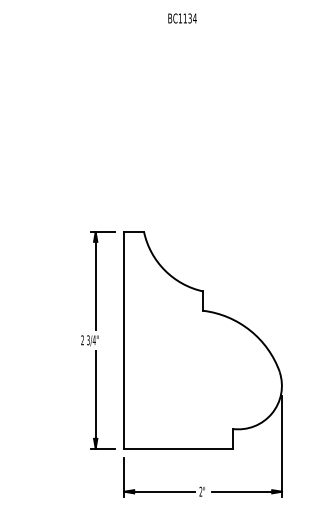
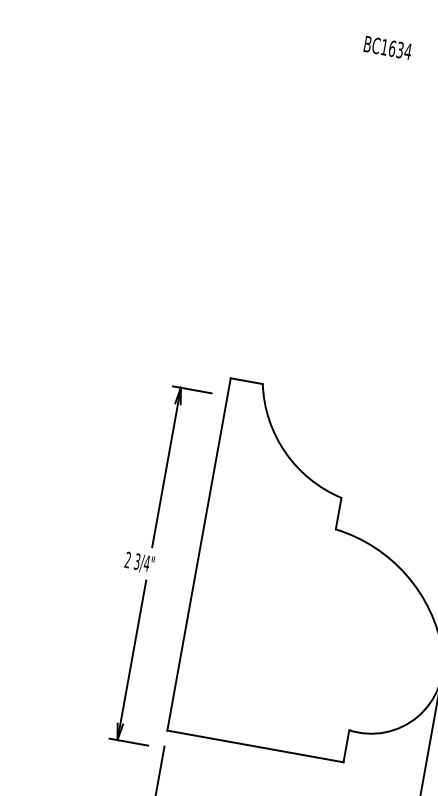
text: (185, 18) -> (392, 48), BC1134 -> BC1634
part: (98, 340) -> (153, 565), moved

